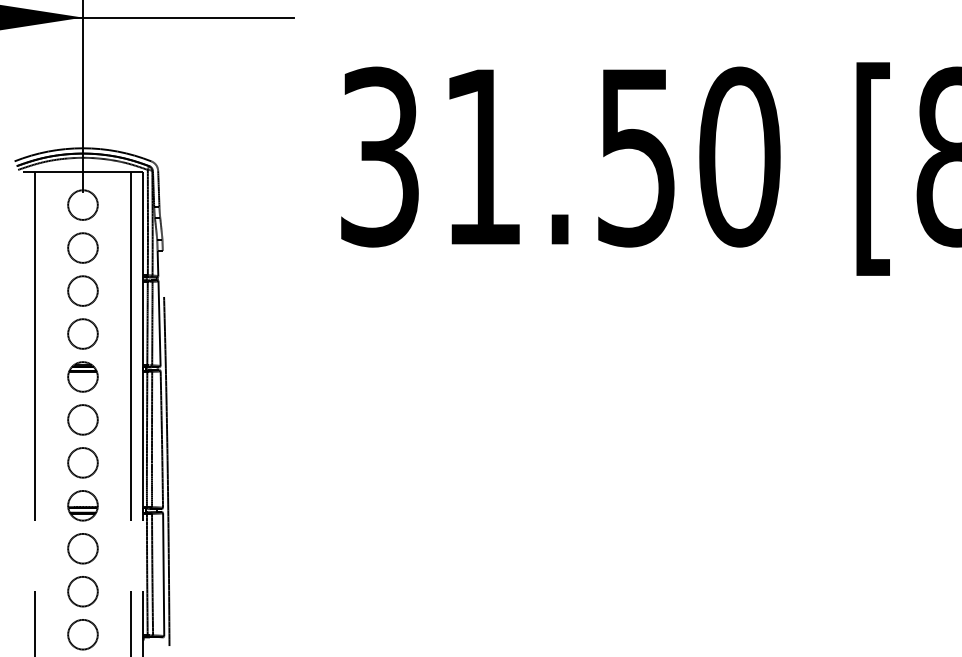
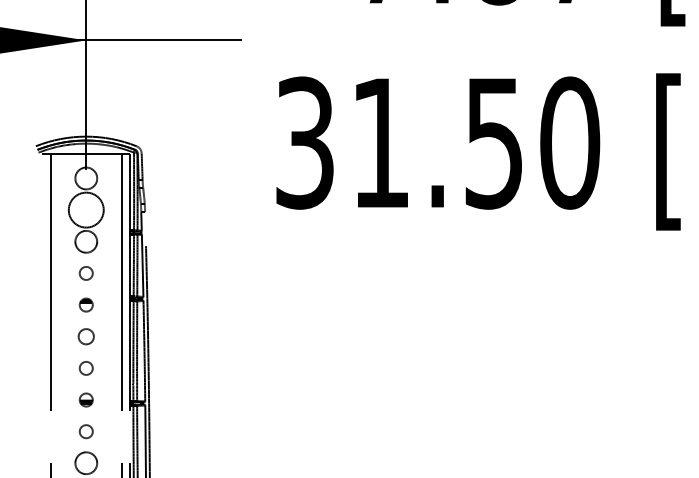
circle: (82, 247) -> (85, 209), size x1.6
circle: (82, 333) -> (85, 273), size x0.6
part: (82, 376) -> (85, 304), size x0.6
circle: (82, 419) -> (85, 336), size x0.7
circle: (82, 462) -> (85, 368), size x0.6
part: (82, 505) -> (85, 399), size x0.6
circle: (82, 548) -> (85, 431), size x0.6

